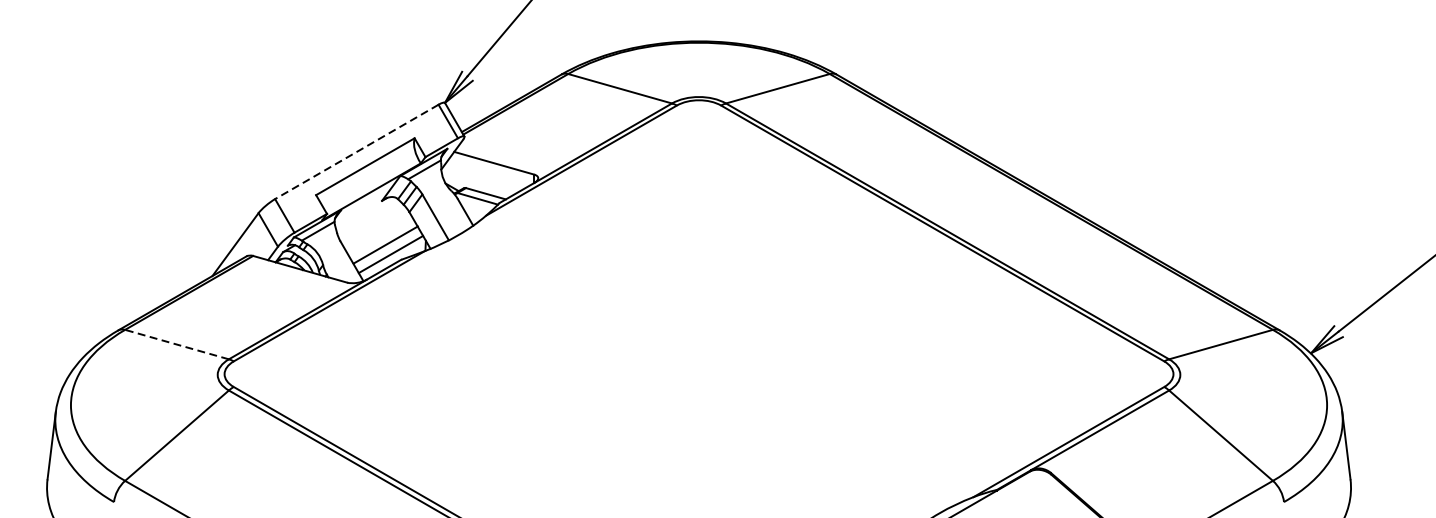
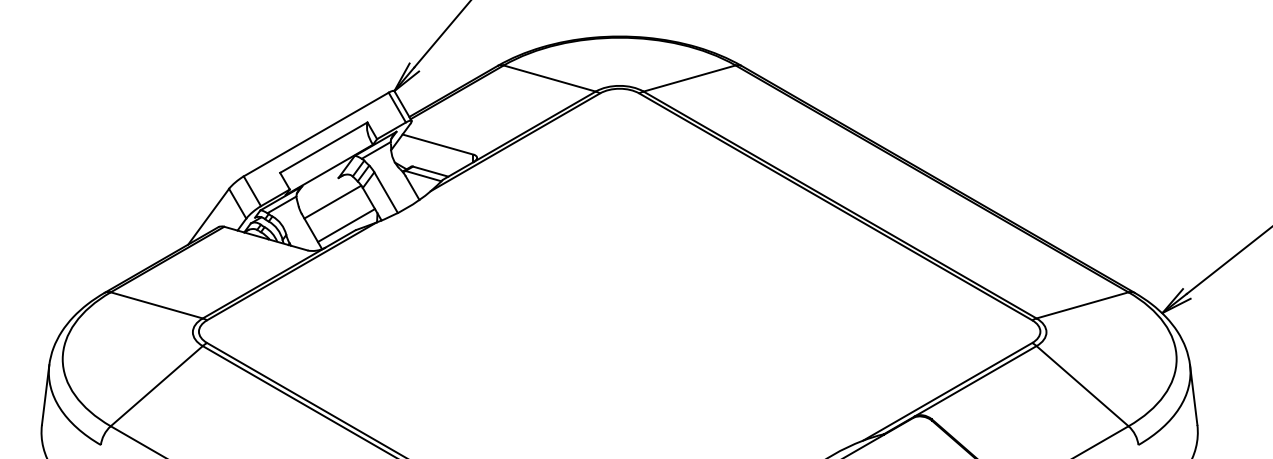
line: (357, 151) -> (316, 134), dashed -> solid
line: (385, 244) -> (332, 201), moved
line: (176, 344) -> (156, 305), dashed -> solid

